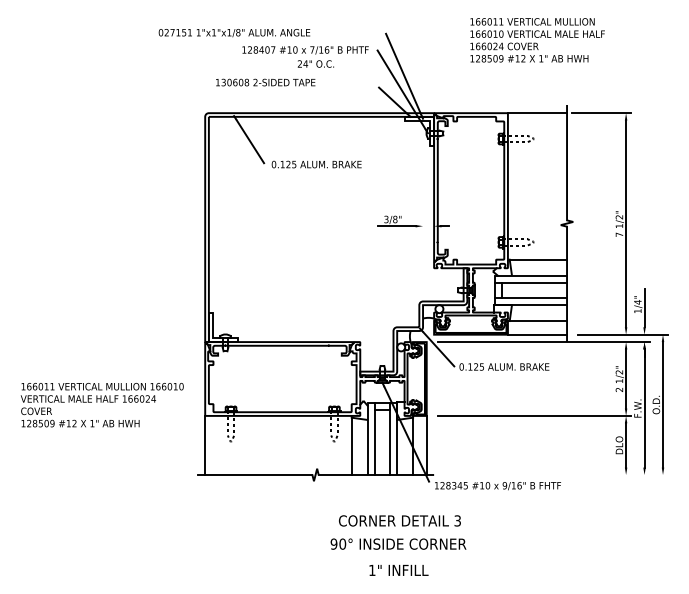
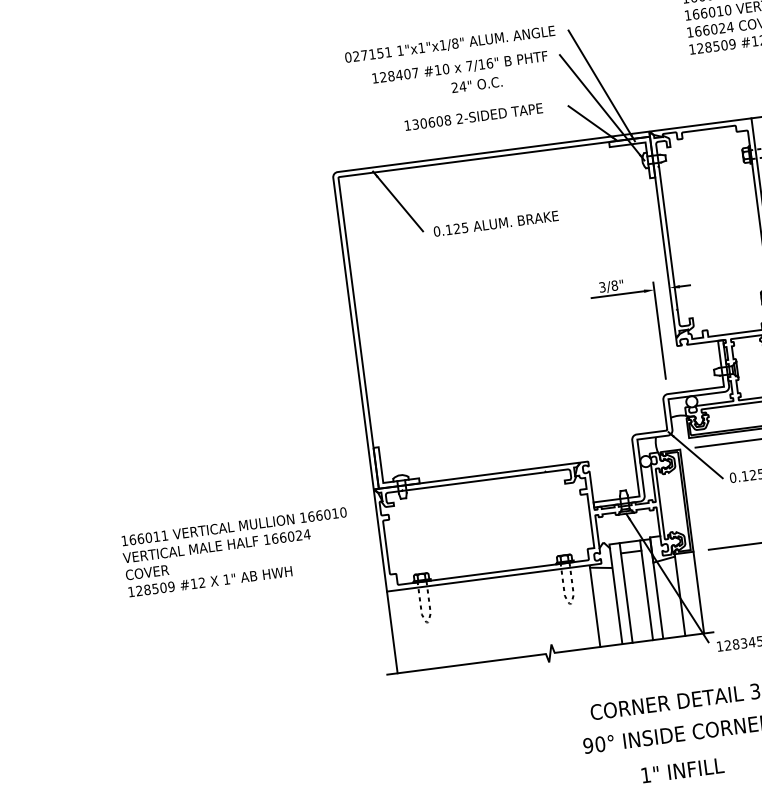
text: (234, 33) -> (450, 45), moved
text: (265, 82) -> (473, 116), moved
line: (423, 255) -> (660, 330), added
text: (101, 405) -> (236, 552), moved

